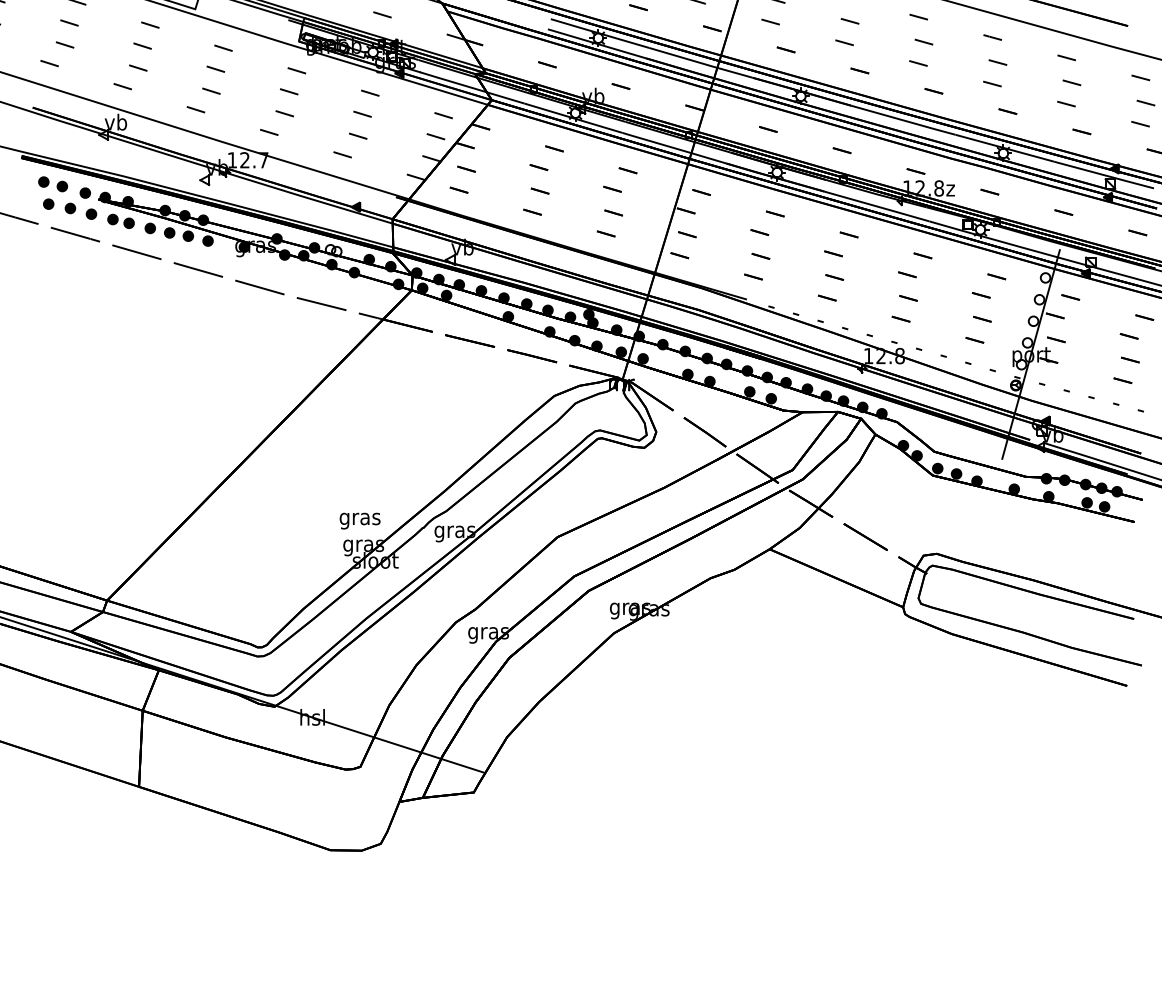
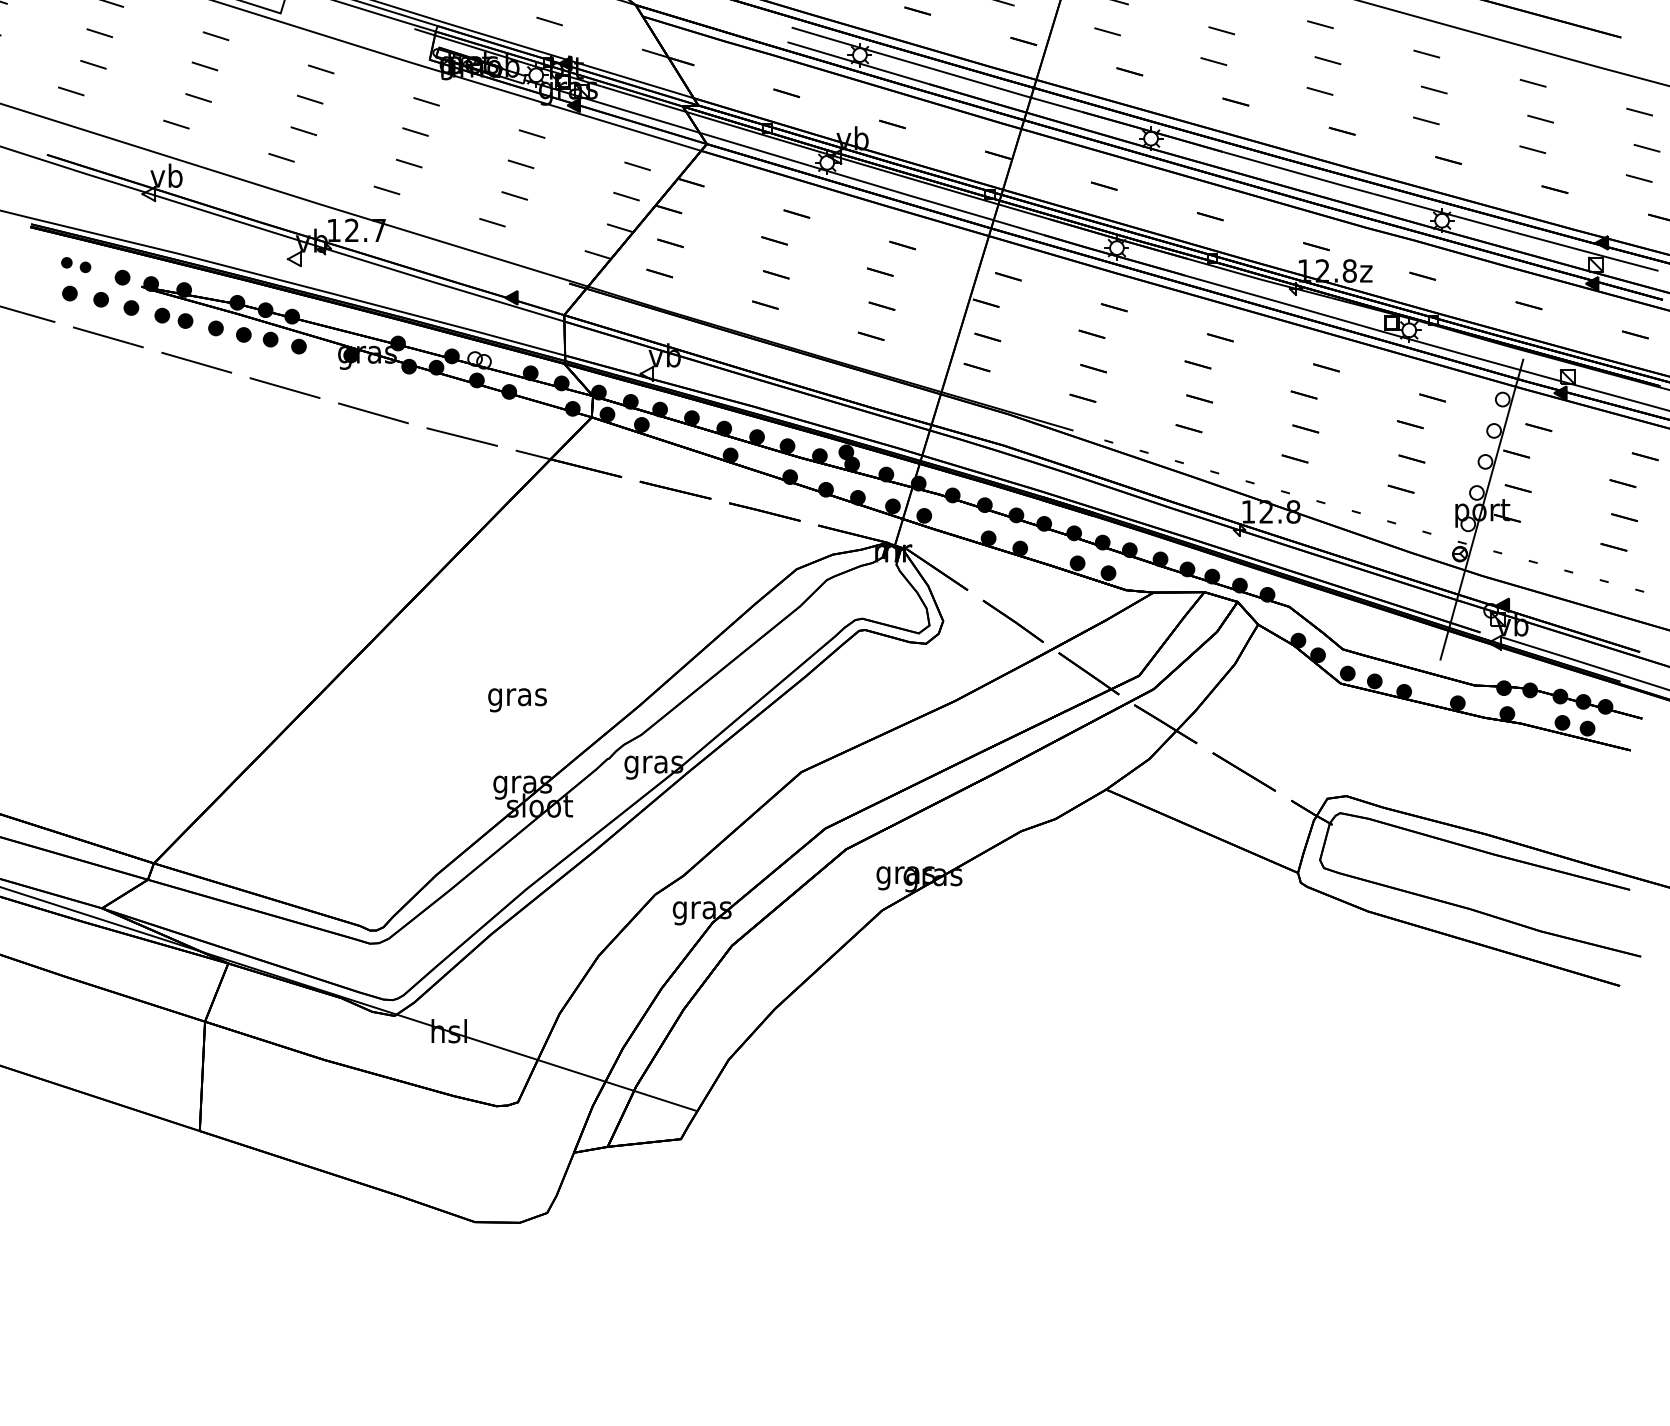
part: (52, 184) -> (75, 265), size x0.7
text: (359, 520) -> (516, 699), moved

